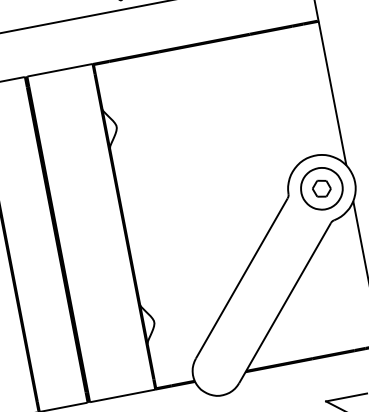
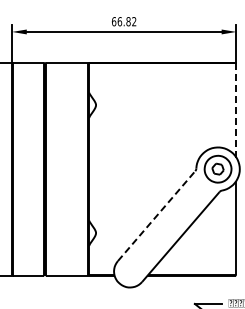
line: (332, 93) -> (236, 110), solid -> dashed
line: (241, 277) -> (156, 215), solid -> dashed

